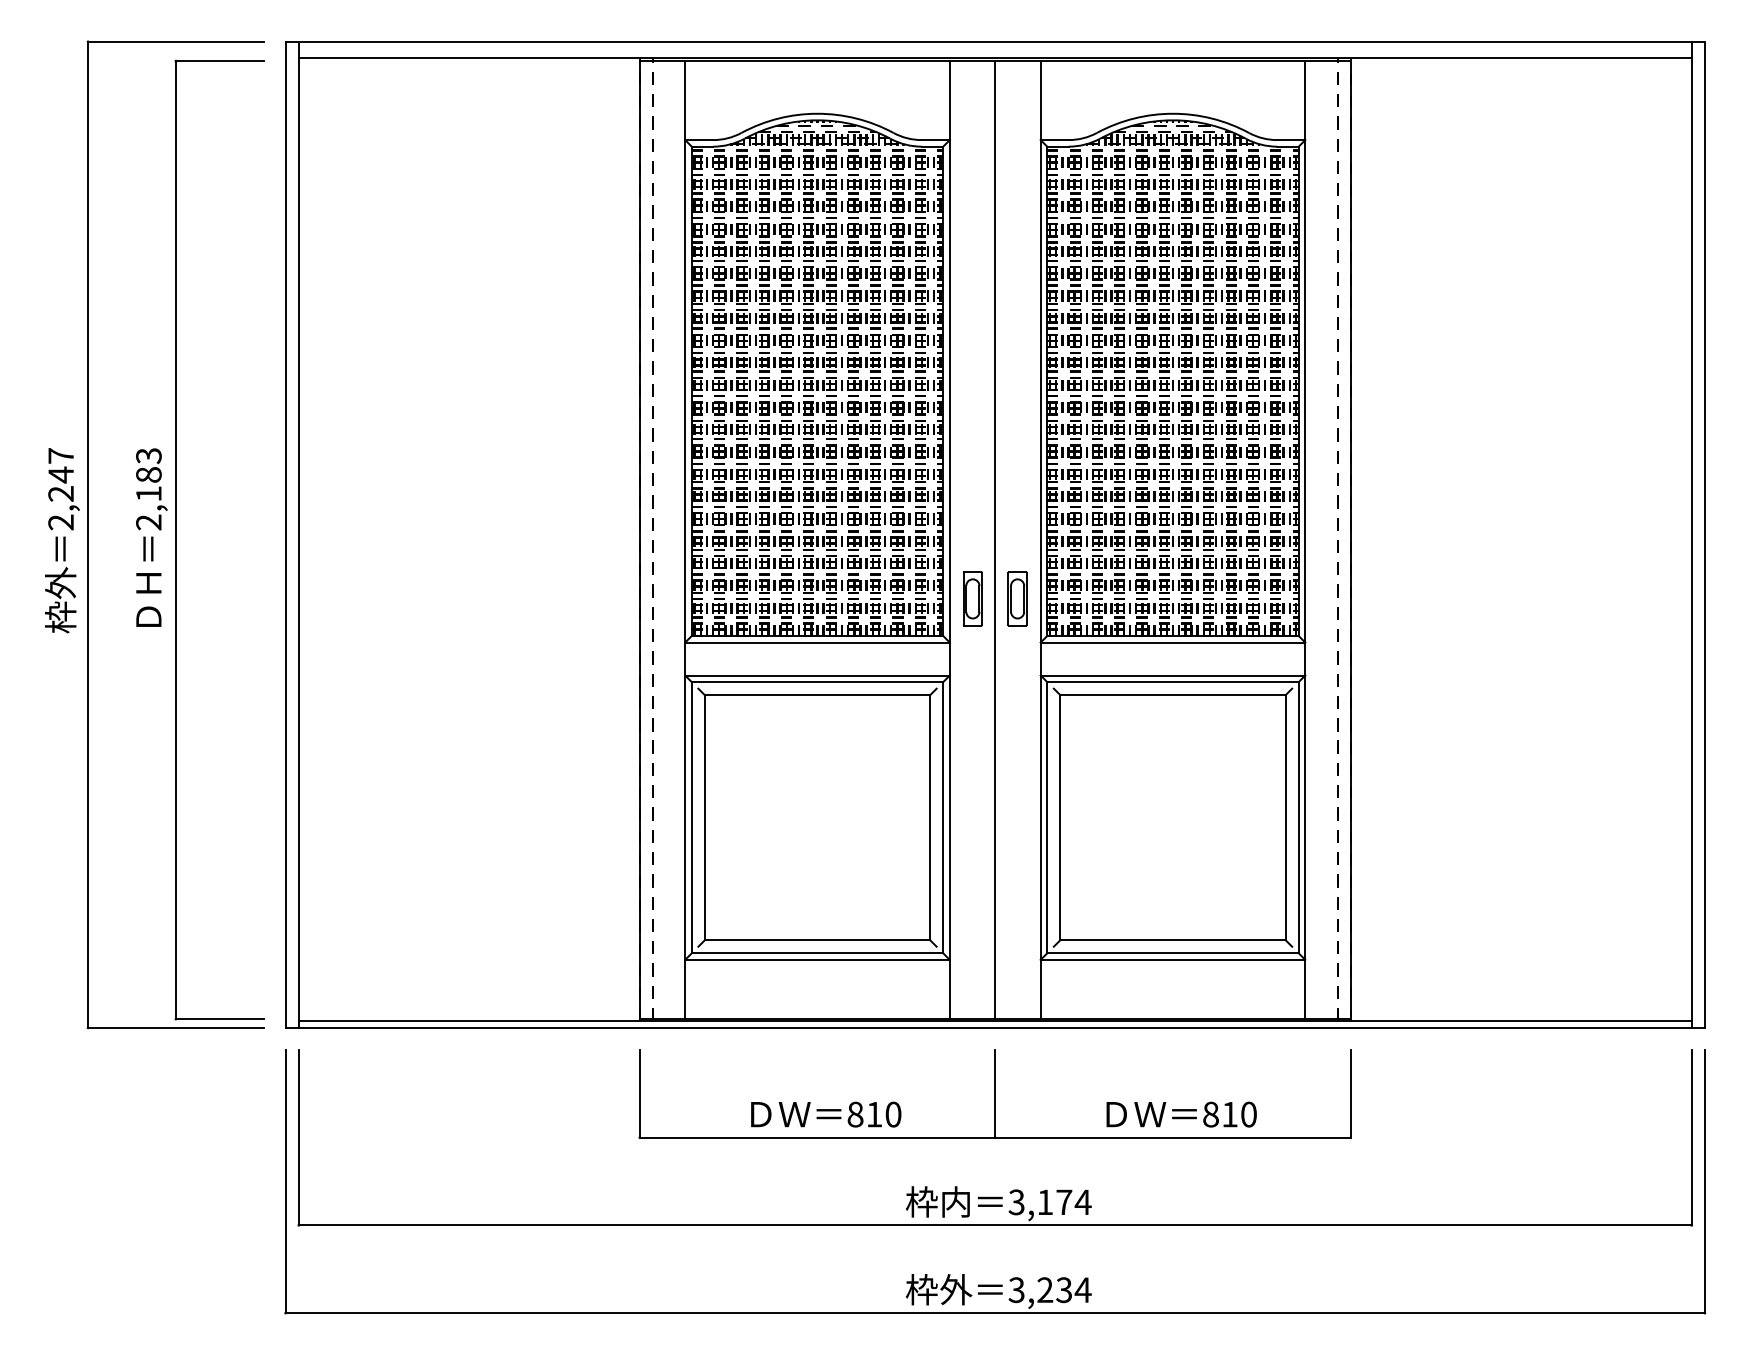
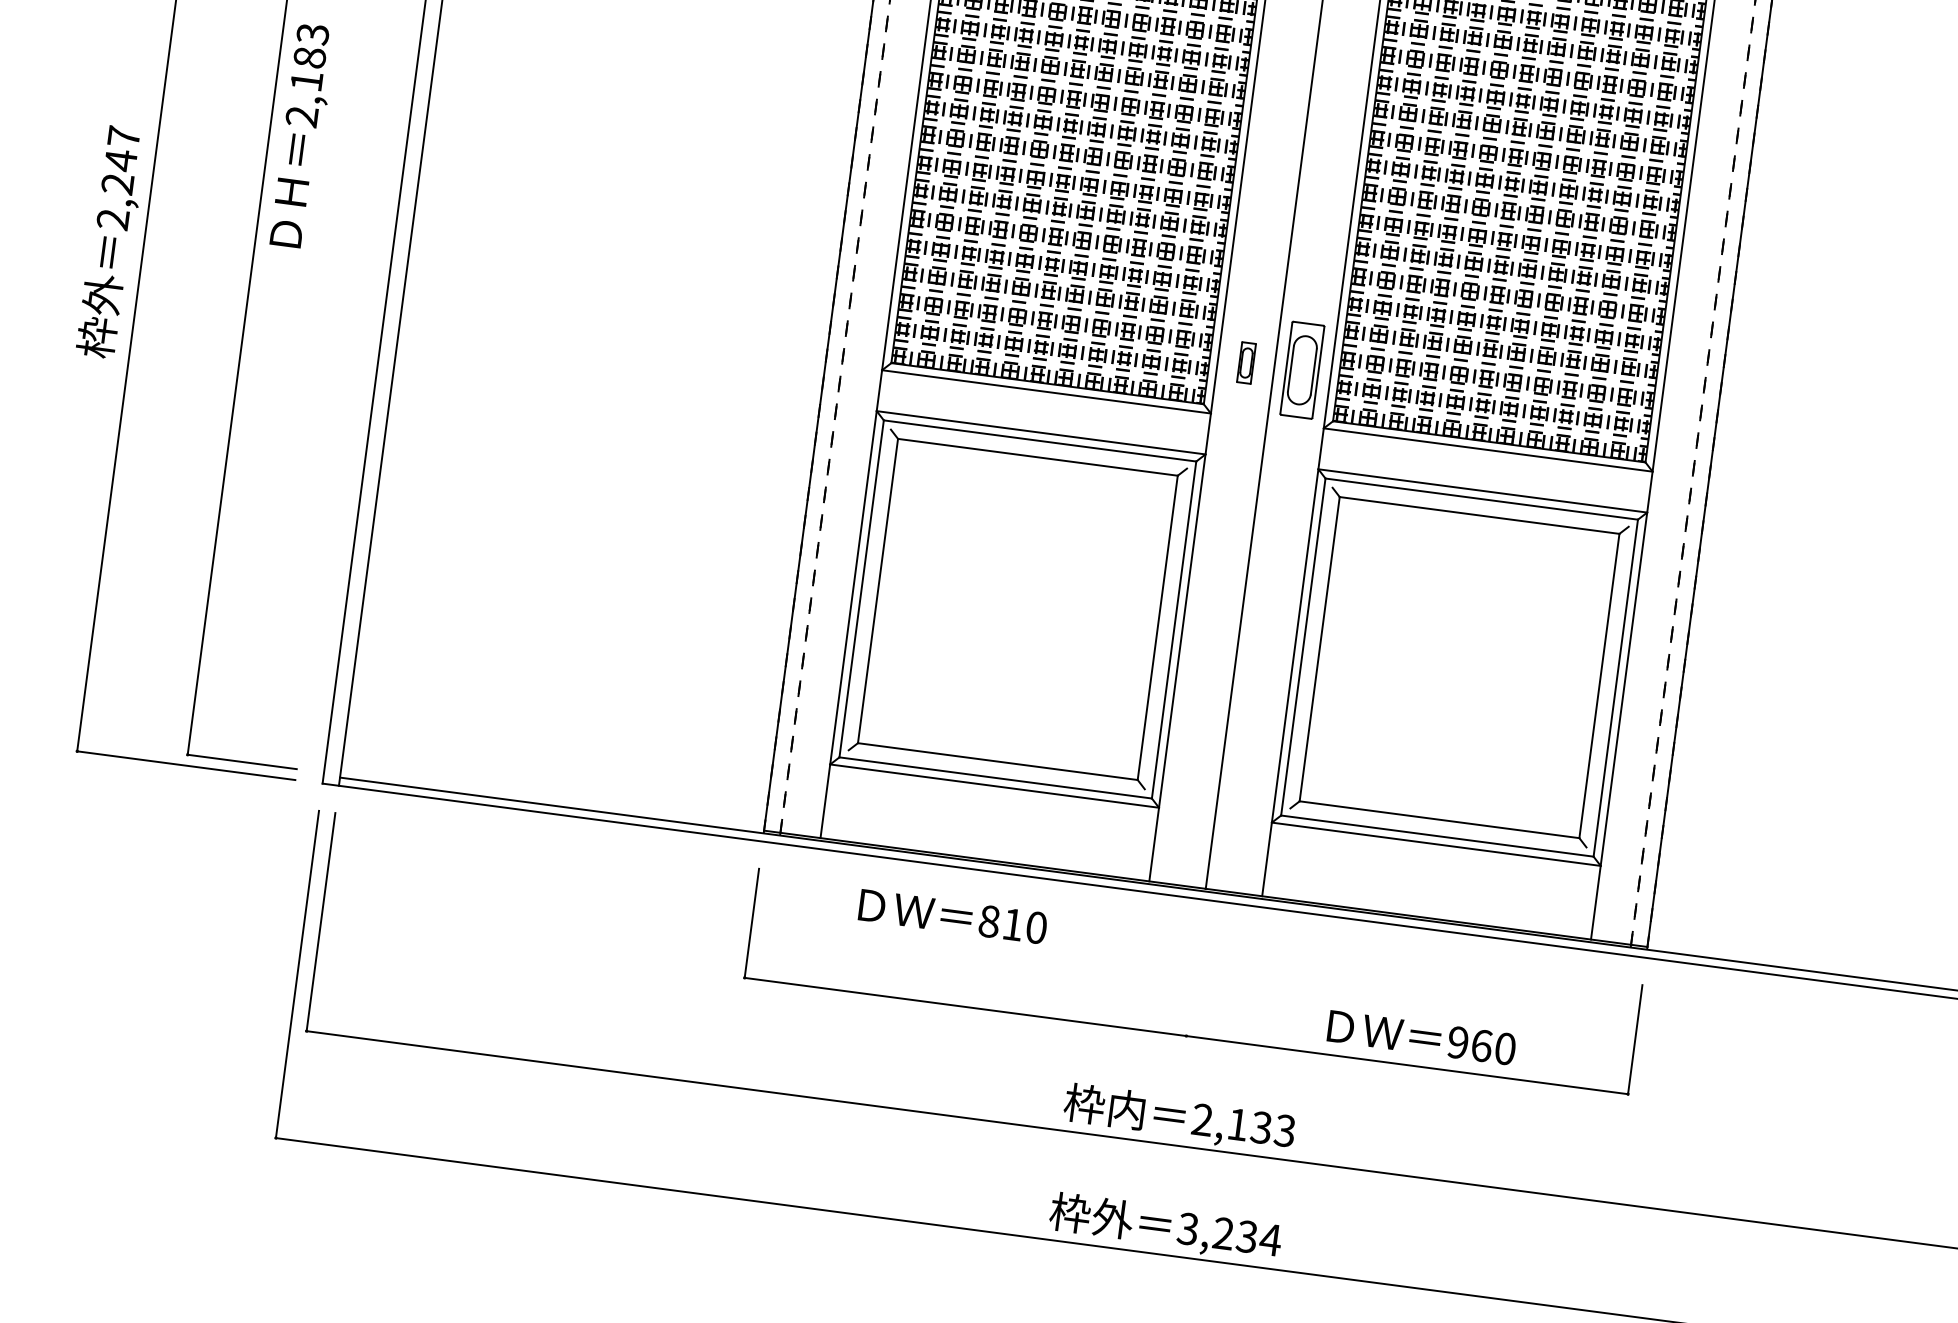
text: (151, 537) -> (302, 135), moved
text: (62, 540) -> (111, 242), moved
part: (972, 598) -> (1246, 362), size x0.6
part: (1017, 598) -> (1302, 369), size x1.4
line: (995, 1093) -> (1193, 981), removed
text: (826, 1114) -> (953, 916), moved
text: (1220, 1114) -> (1470, 1044), 810 -> 960
text: (1049, 1202) -> (1243, 1125), 3,174 -> 2,133

